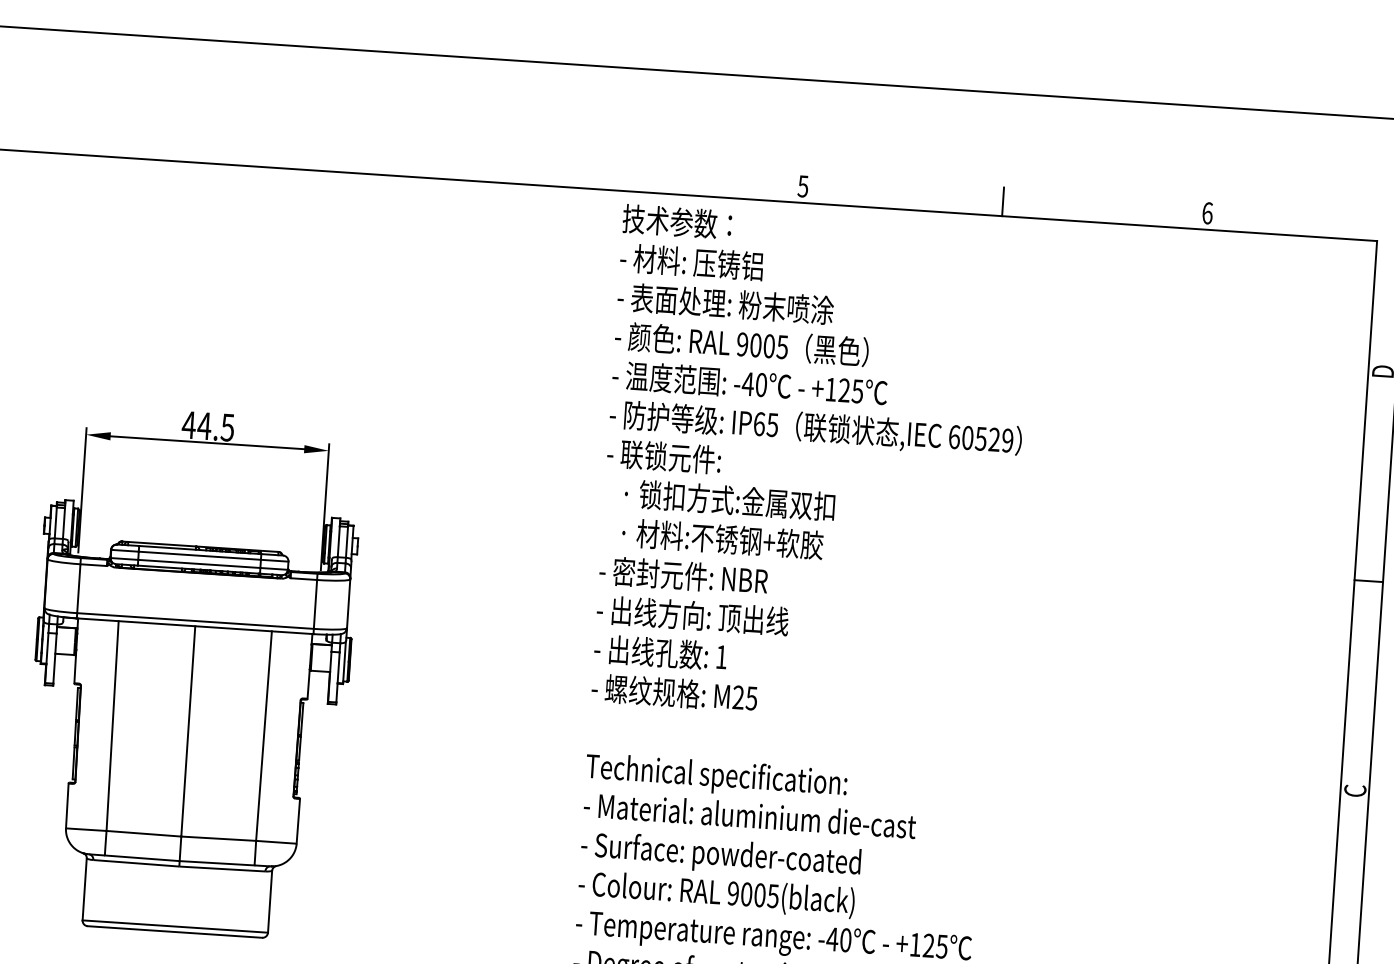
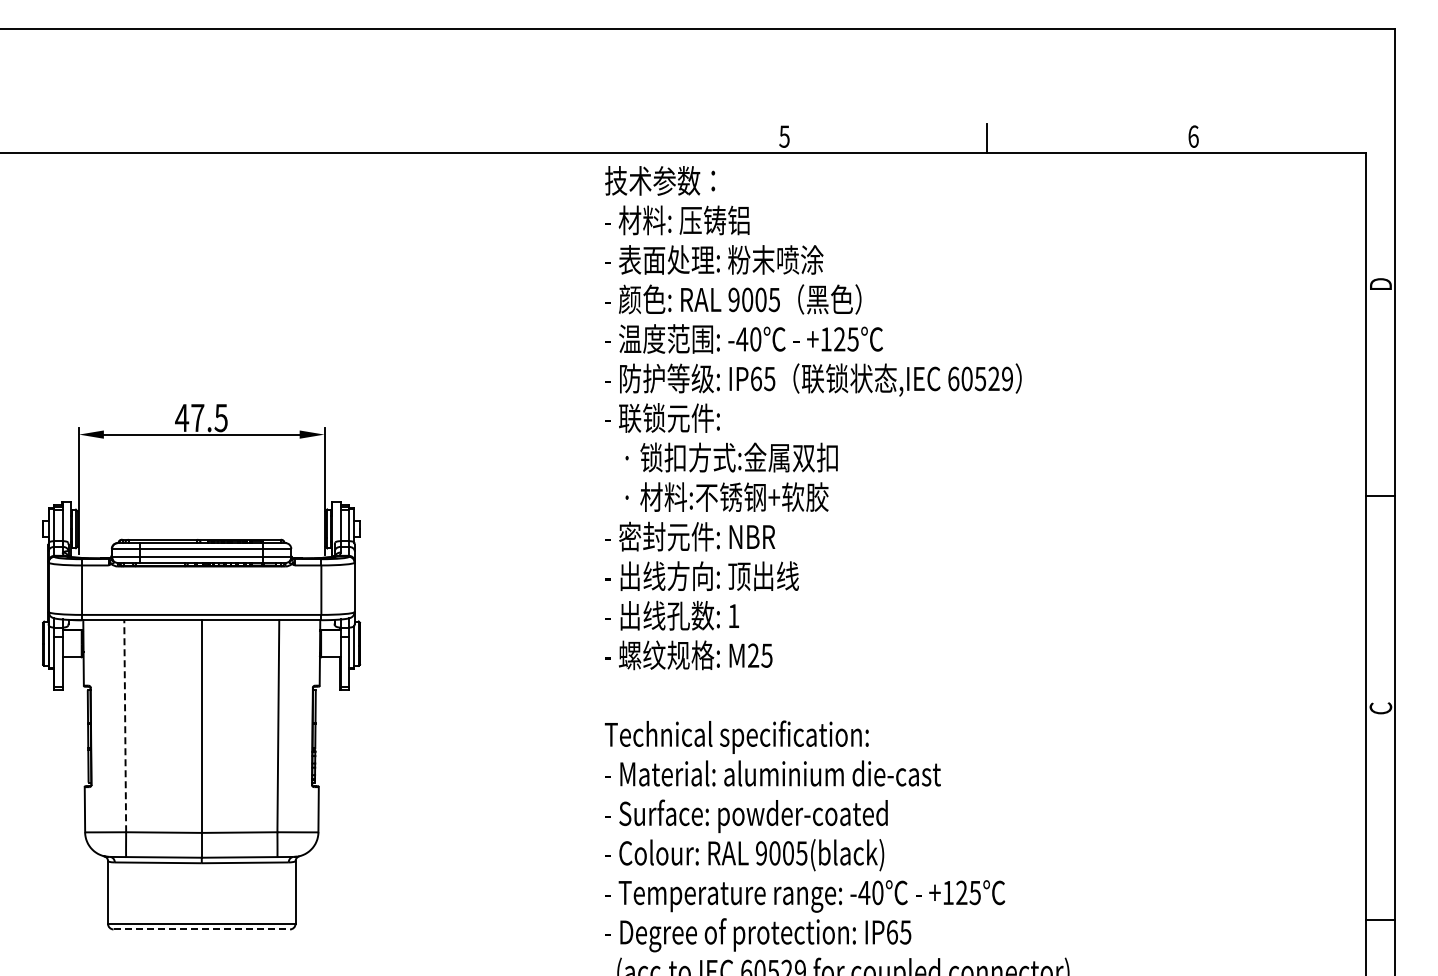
text: (204, 425) -> (197, 417), 44.5 -> 47.5
line: (112, 725) -> (125, 725), solid -> dashed
line: (175, 932) -> (202, 929), solid -> dashed

